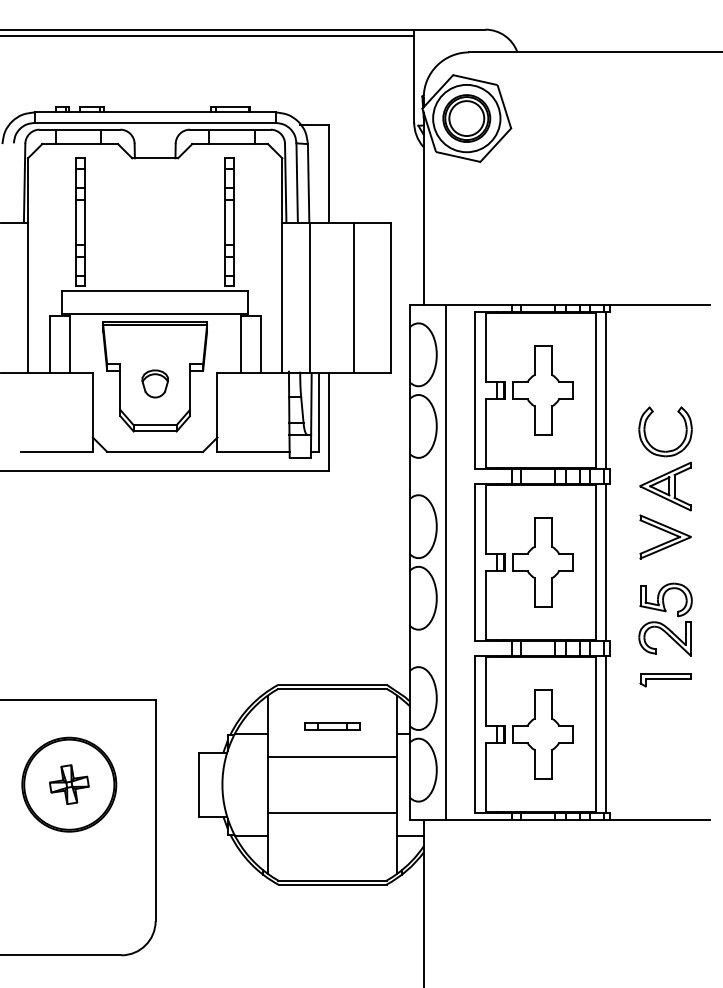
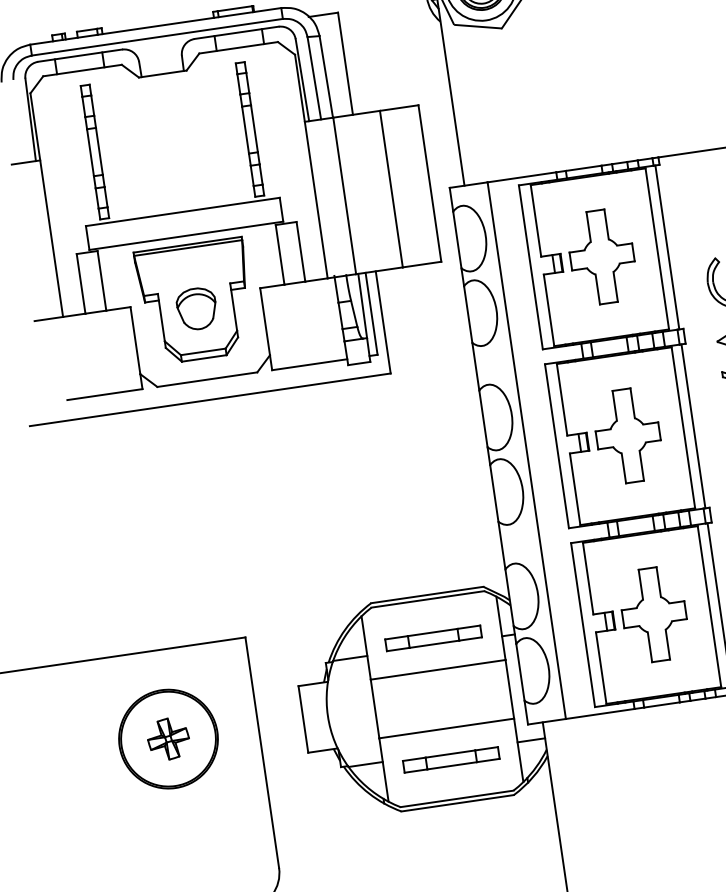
part: (155, 383) -> (197, 308), size x1.43
part: (332, 726) -> (433, 638), size x1.67
part: (332, 842) -> (451, 759), added

